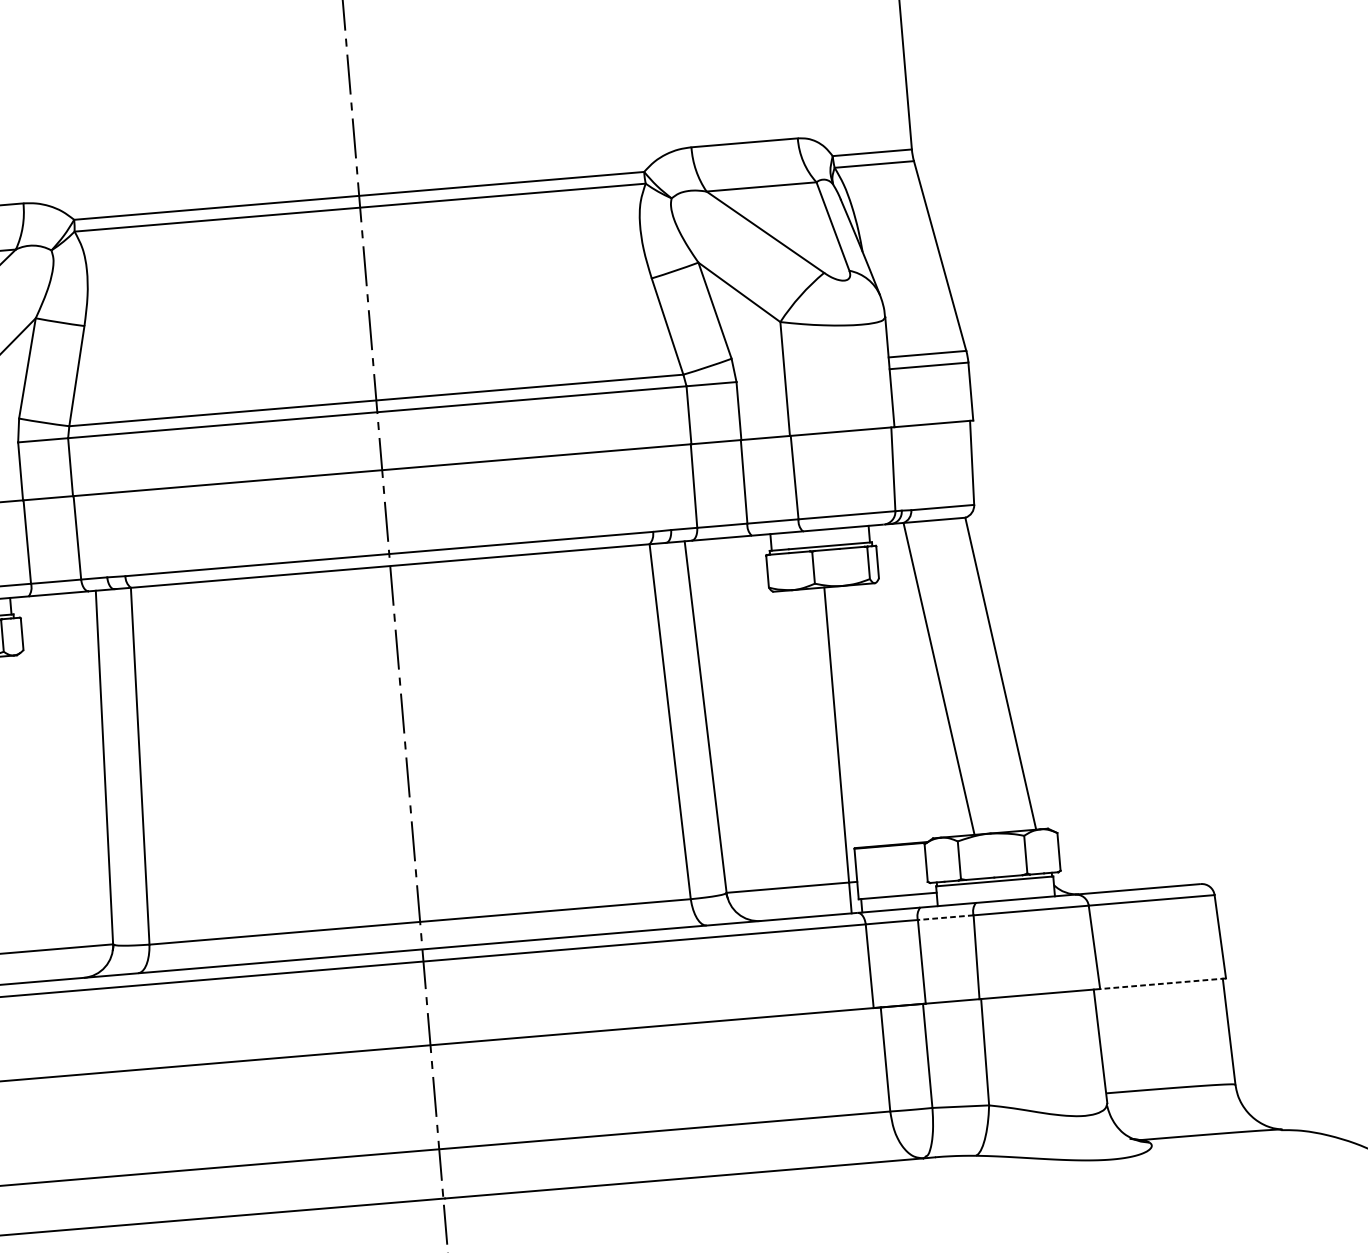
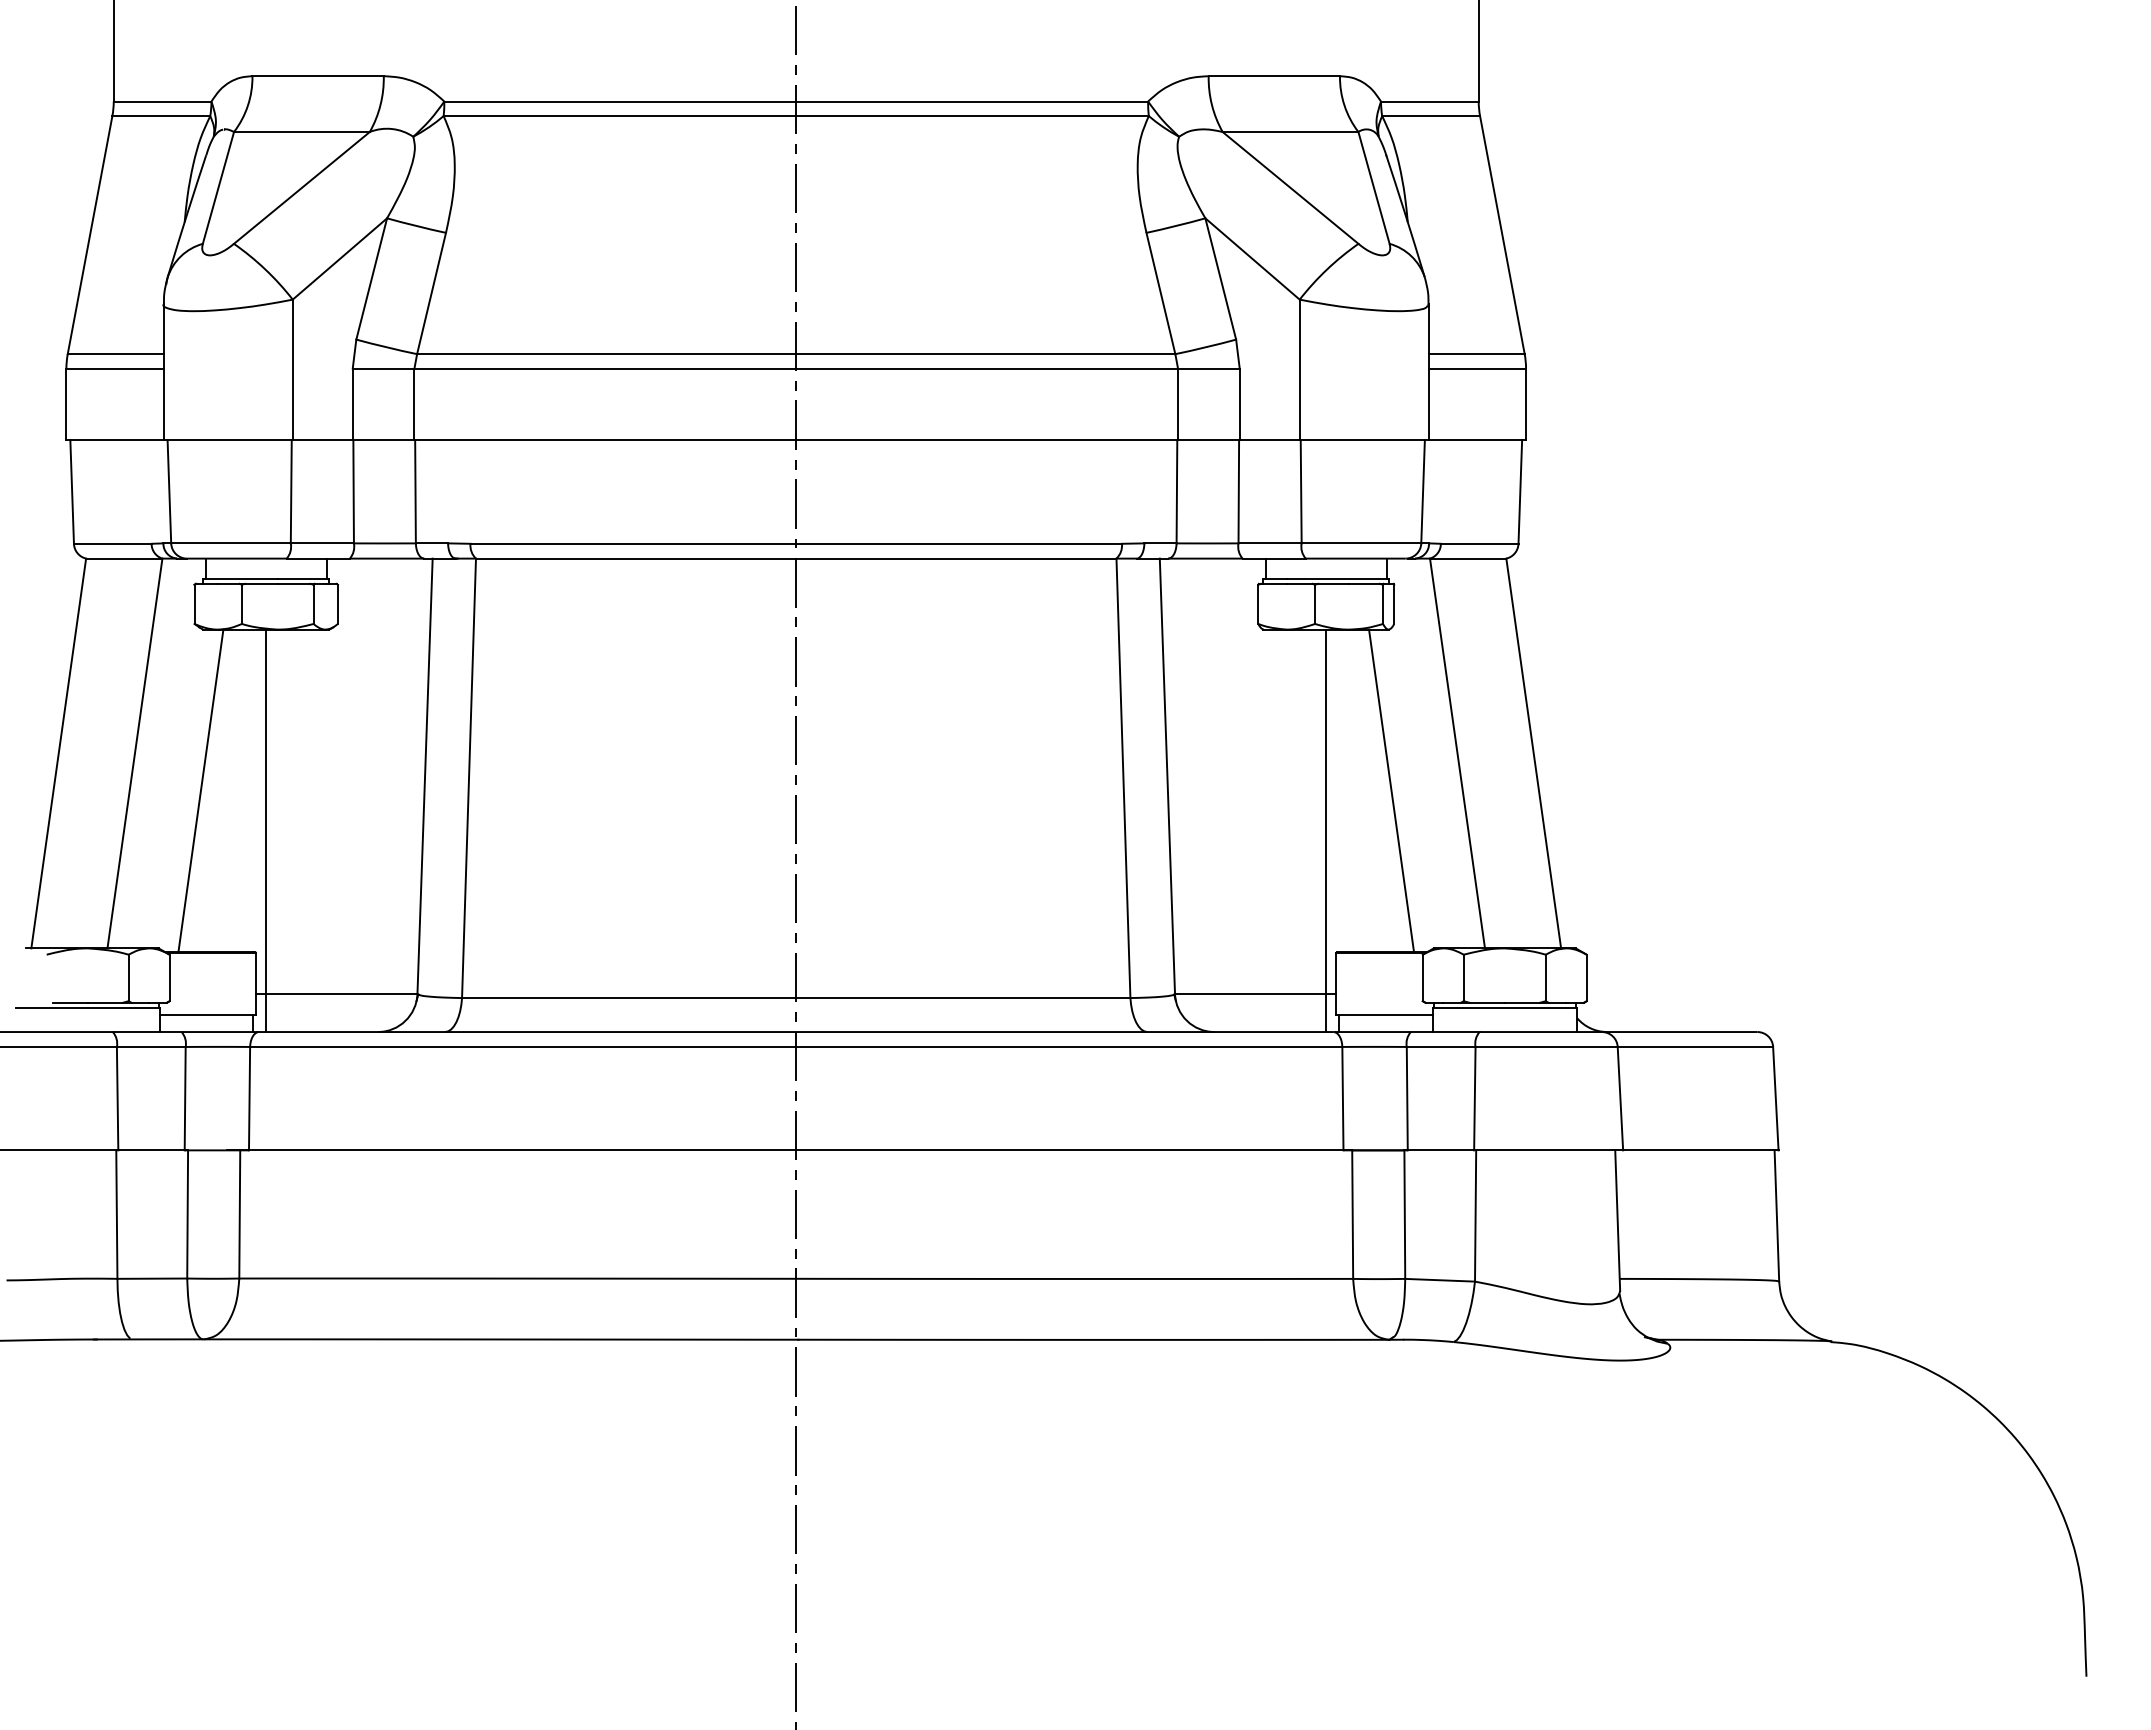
line: (888, 713) -> (1391, 790), added
line: (945, 917) -> (1440, 1046), dashed -> solid
line: (1162, 983) -> (1700, 1150), dashed -> solid

